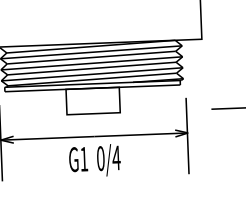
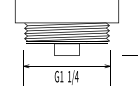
text: (100, 158) -> (69, 76), 0/4 -> 1/4

